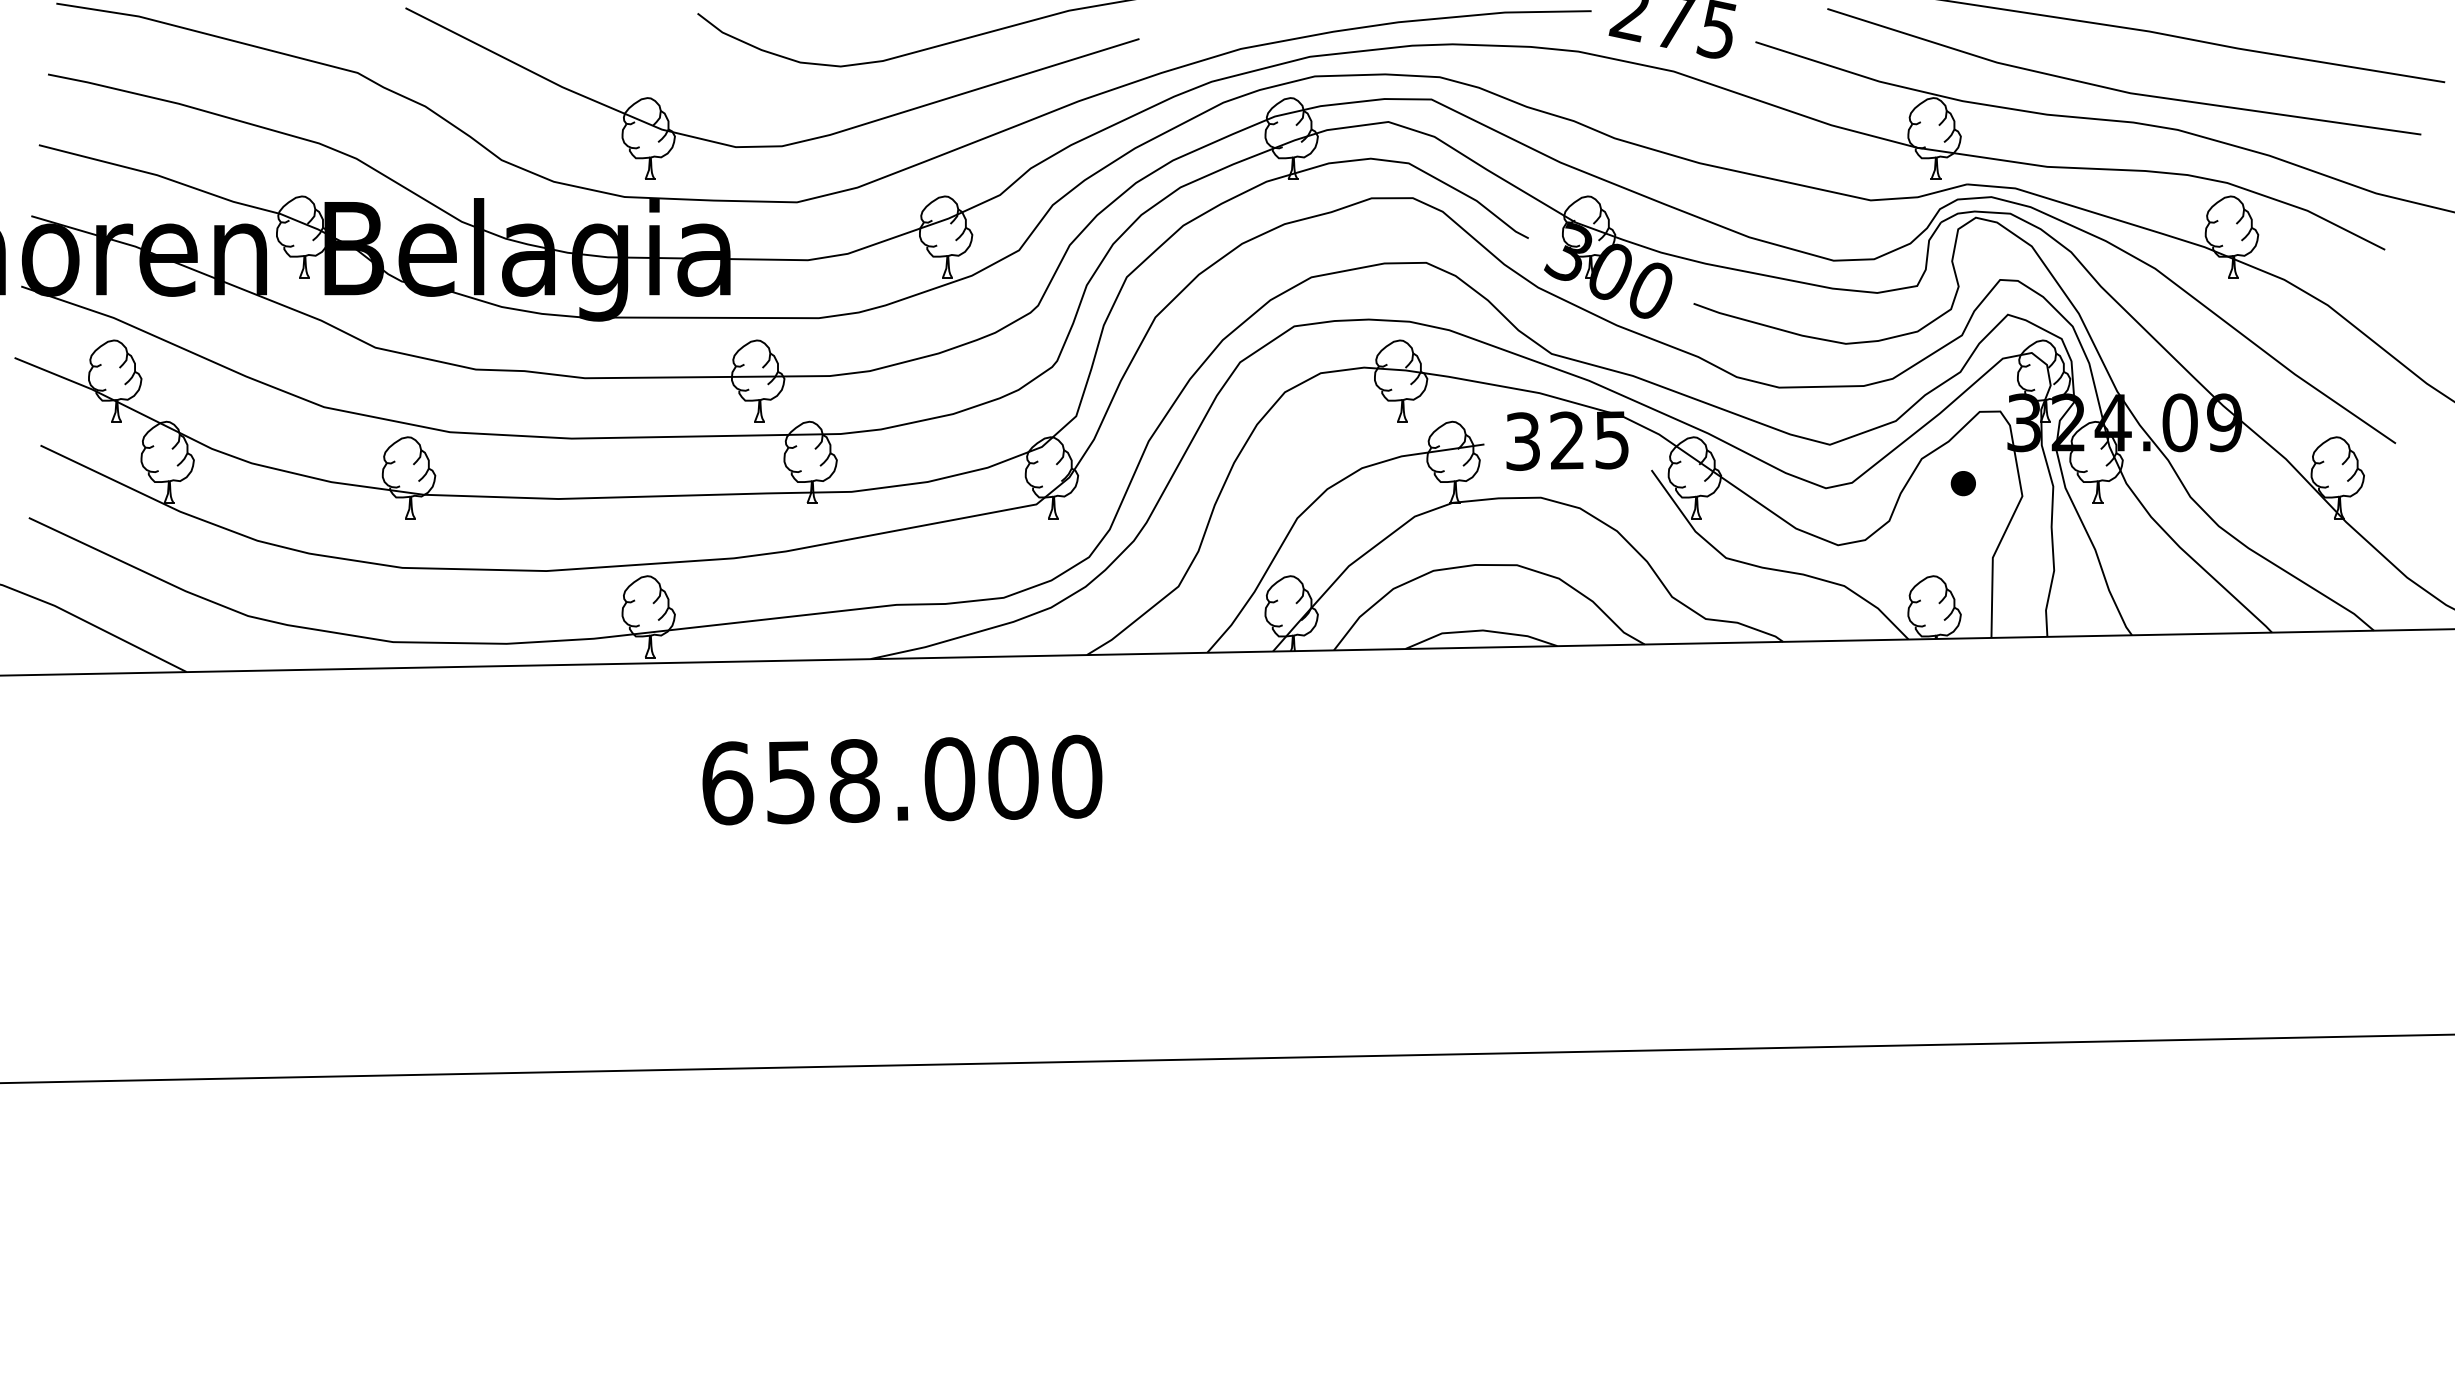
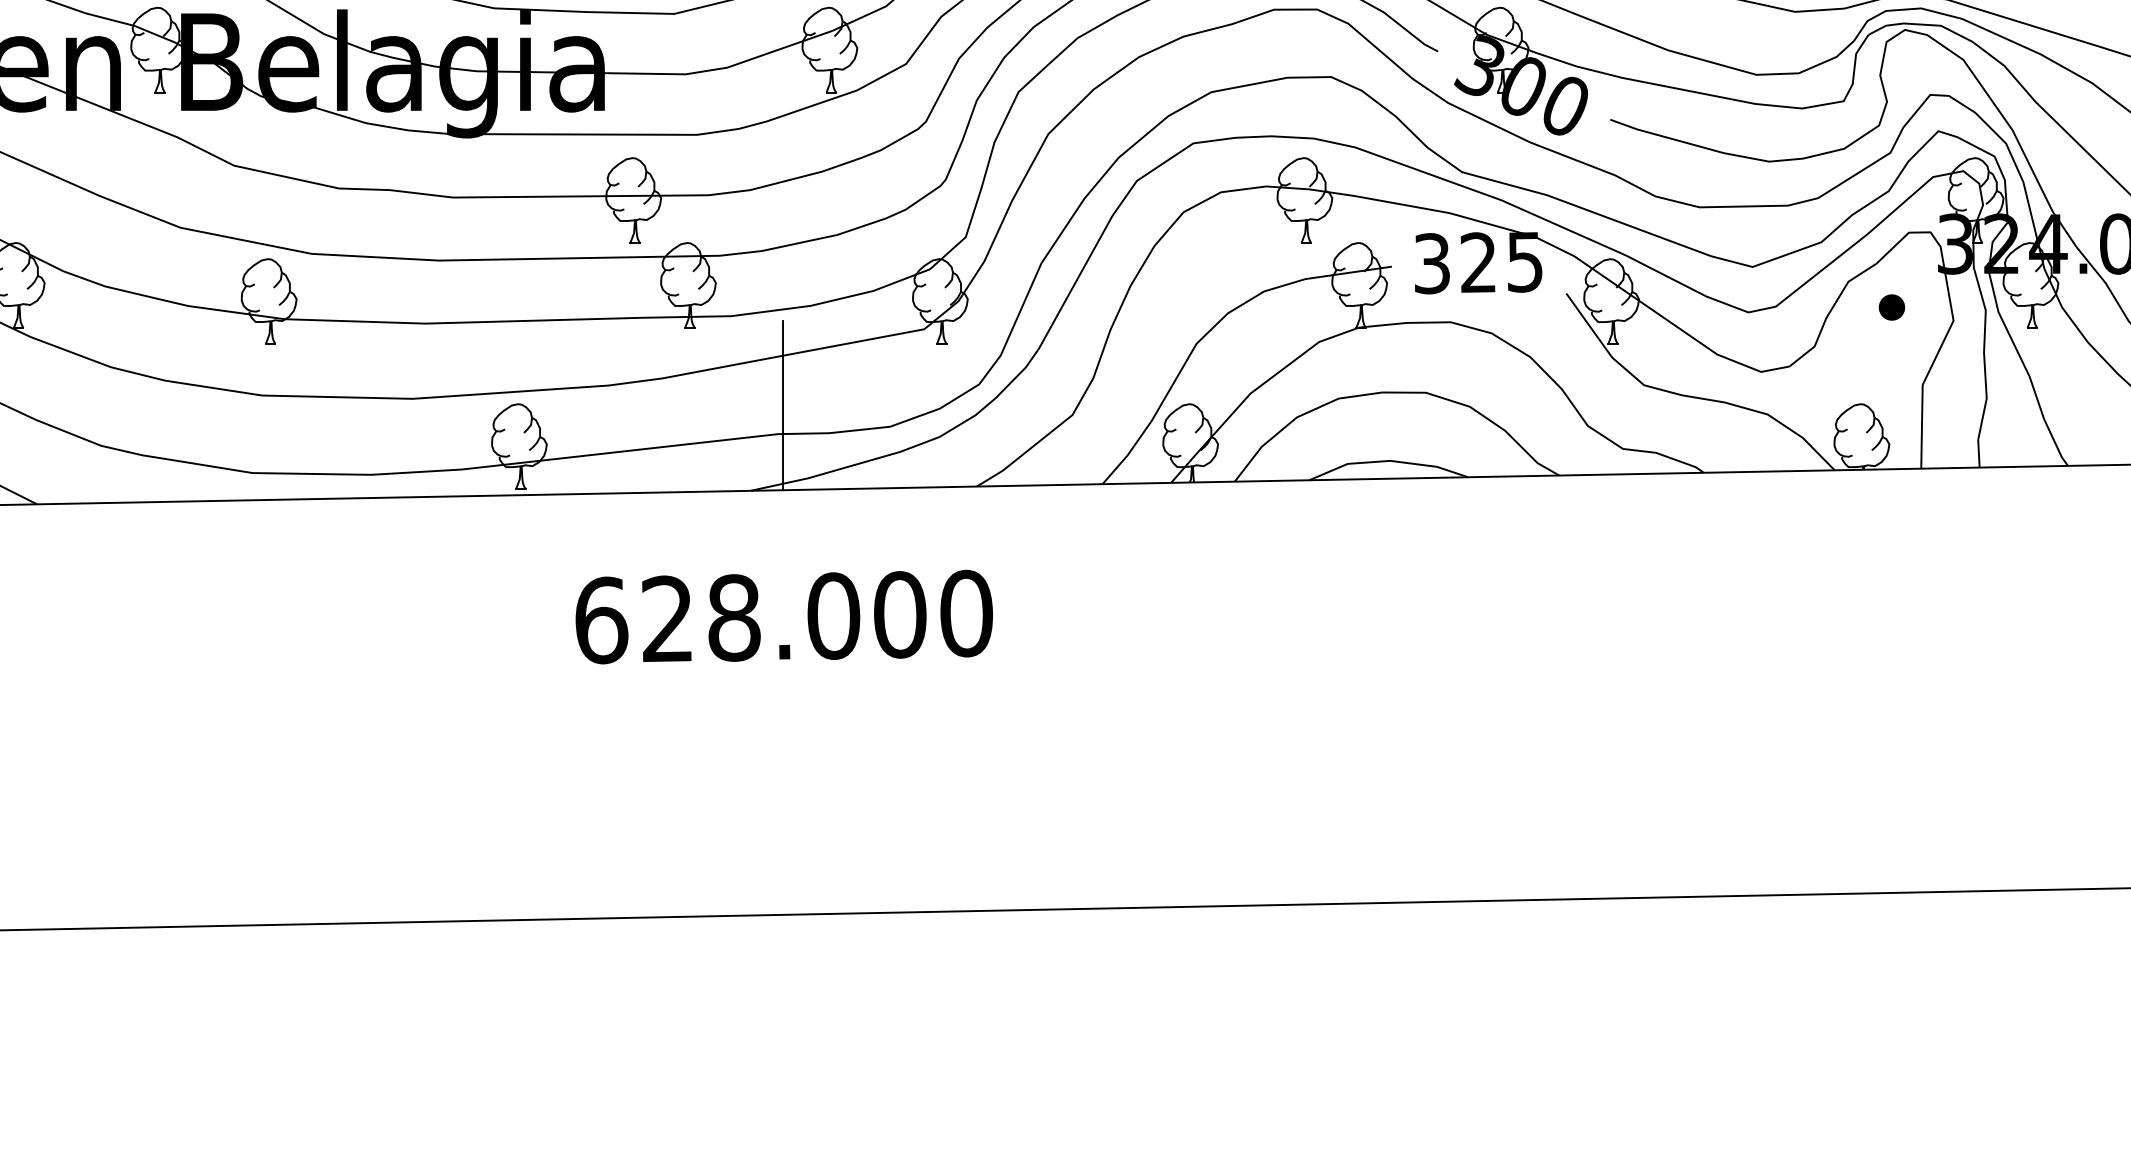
line: (901, 577) -> (783, 405), added
text: (790, 782) -> (667, 619), 658.000 -> 628.000

